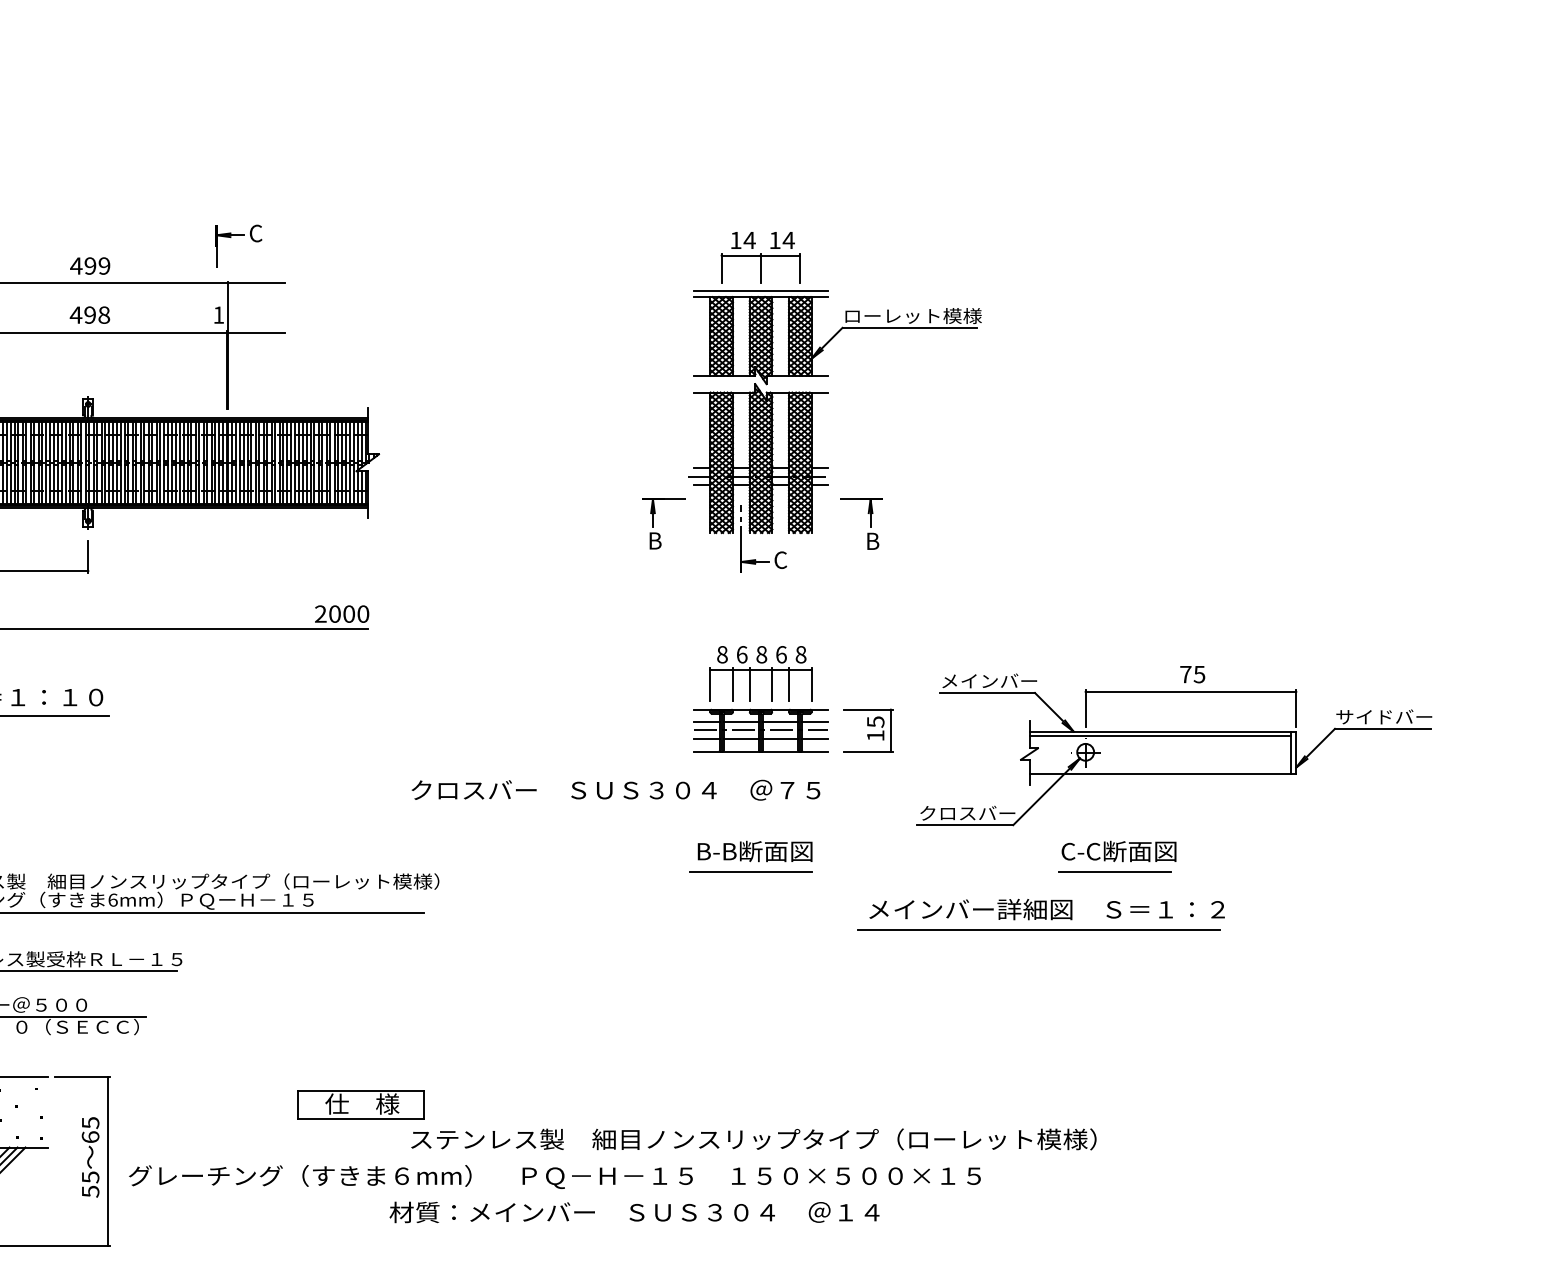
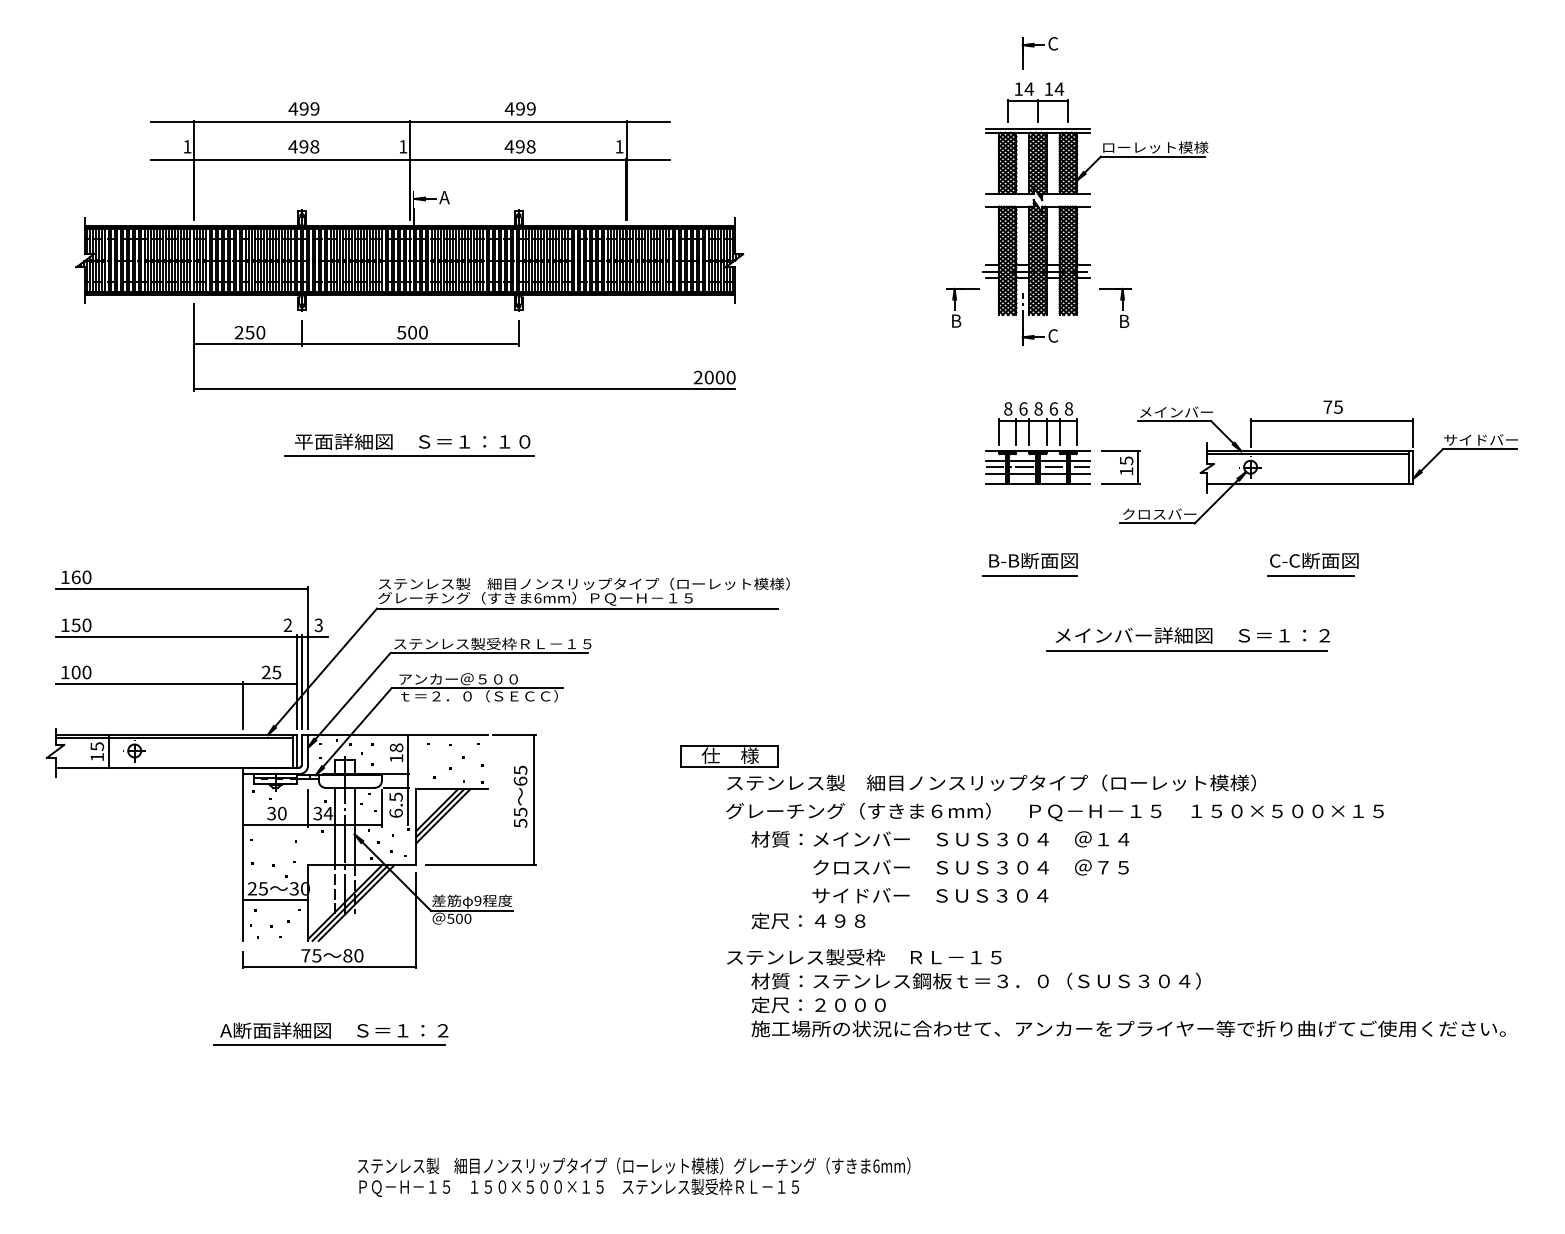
part: (231, 238) -> (1034, 47), moved
part: (1173, 746) -> (1318, 462), moved
text: (615, 790) -> (970, 867), moved
part: (1040, 914) -> (1187, 639), moved
text: (753, 1138) -> (991, 782), moved
text: (554, 1176) -> (1054, 811), moved

